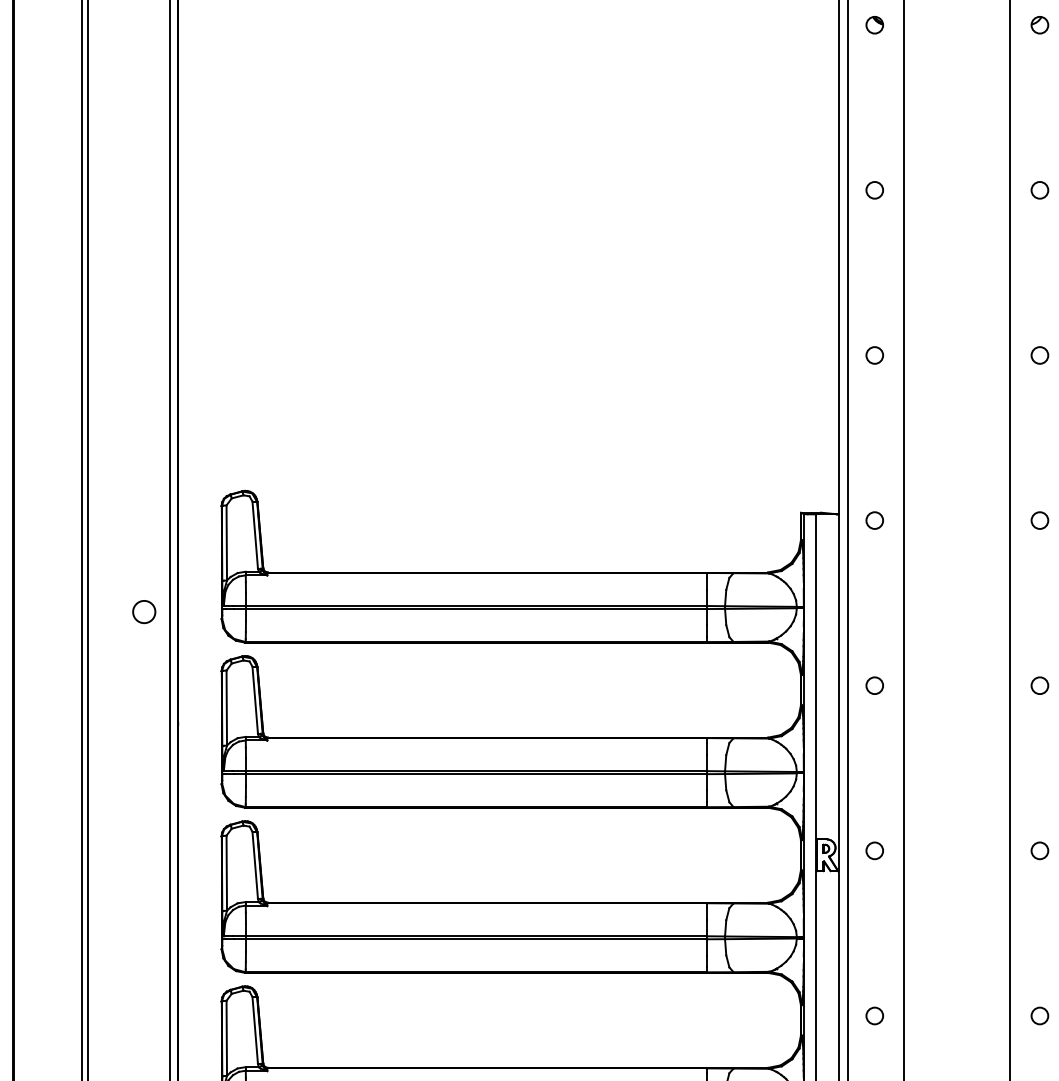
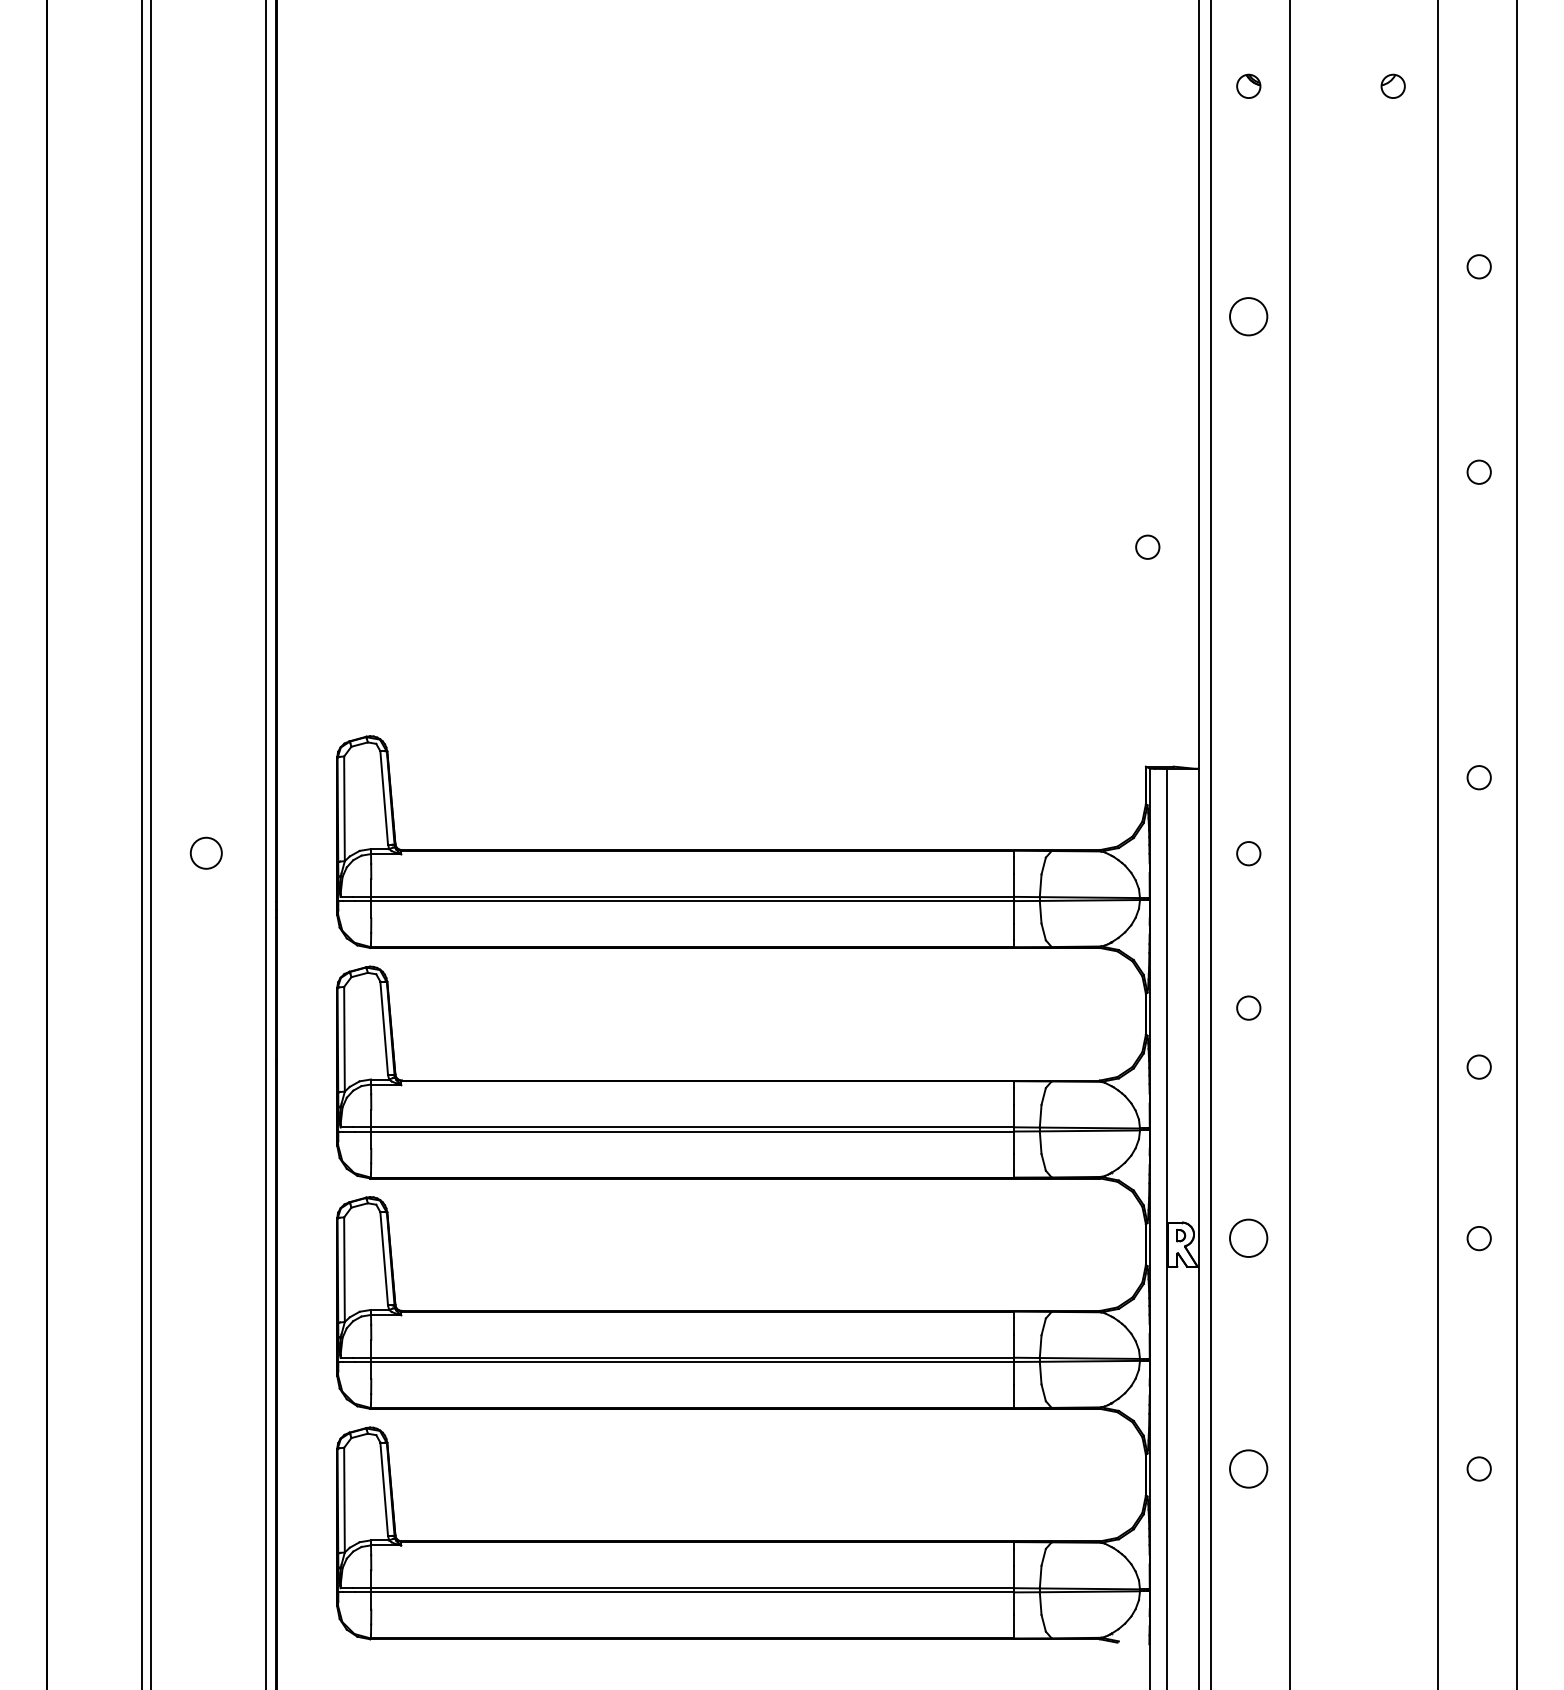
part: (1039, 24) -> (1392, 85), moved
circle: (874, 190) -> (1248, 316), size x1.6
circle: (1039, 190) -> (1478, 266), moved
circle: (874, 354) -> (1147, 546), moved
circle: (1039, 354) -> (1478, 471), moved
circle: (874, 520) -> (1248, 853), moved
circle: (143, 611) -> (205, 852), moved
circle: (1039, 685) -> (1478, 1066), moved
circle: (874, 850) -> (1248, 1238), size x1.6
circle: (874, 1015) -> (1248, 1468), size x1.6

